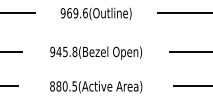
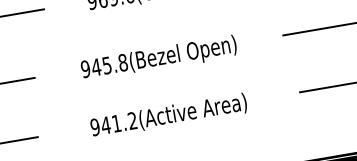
text: (63, 86) -> (113, 124), 880.5(Active -> 941.2(Active

